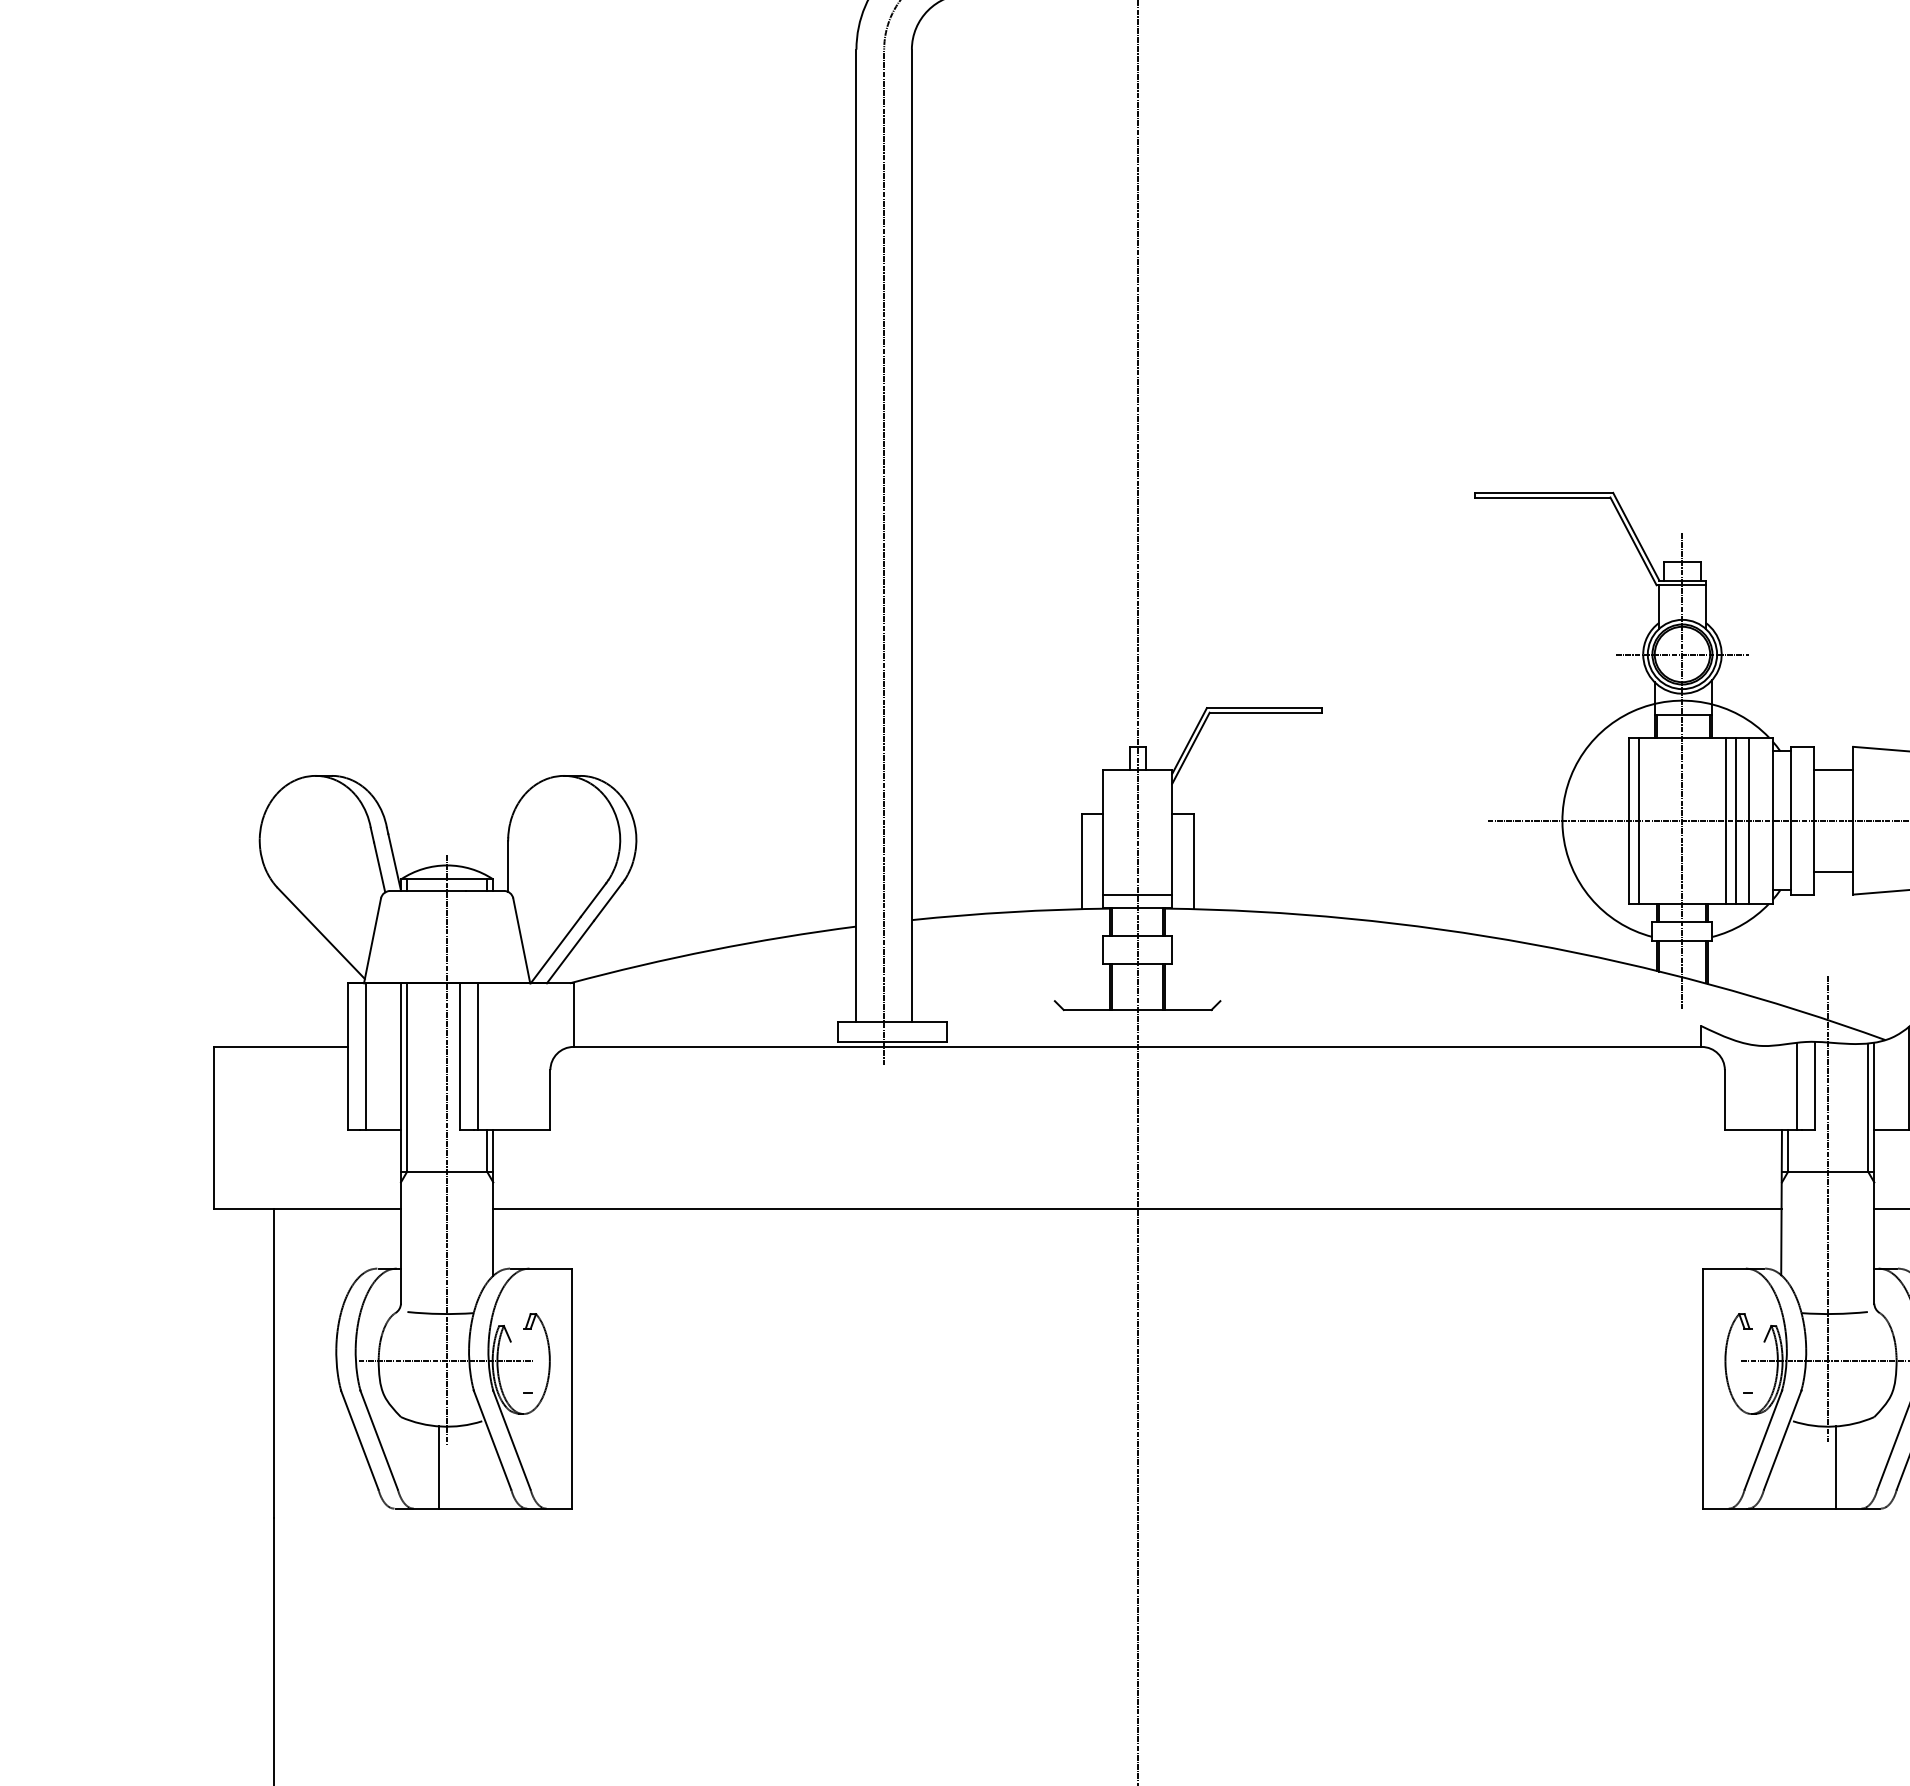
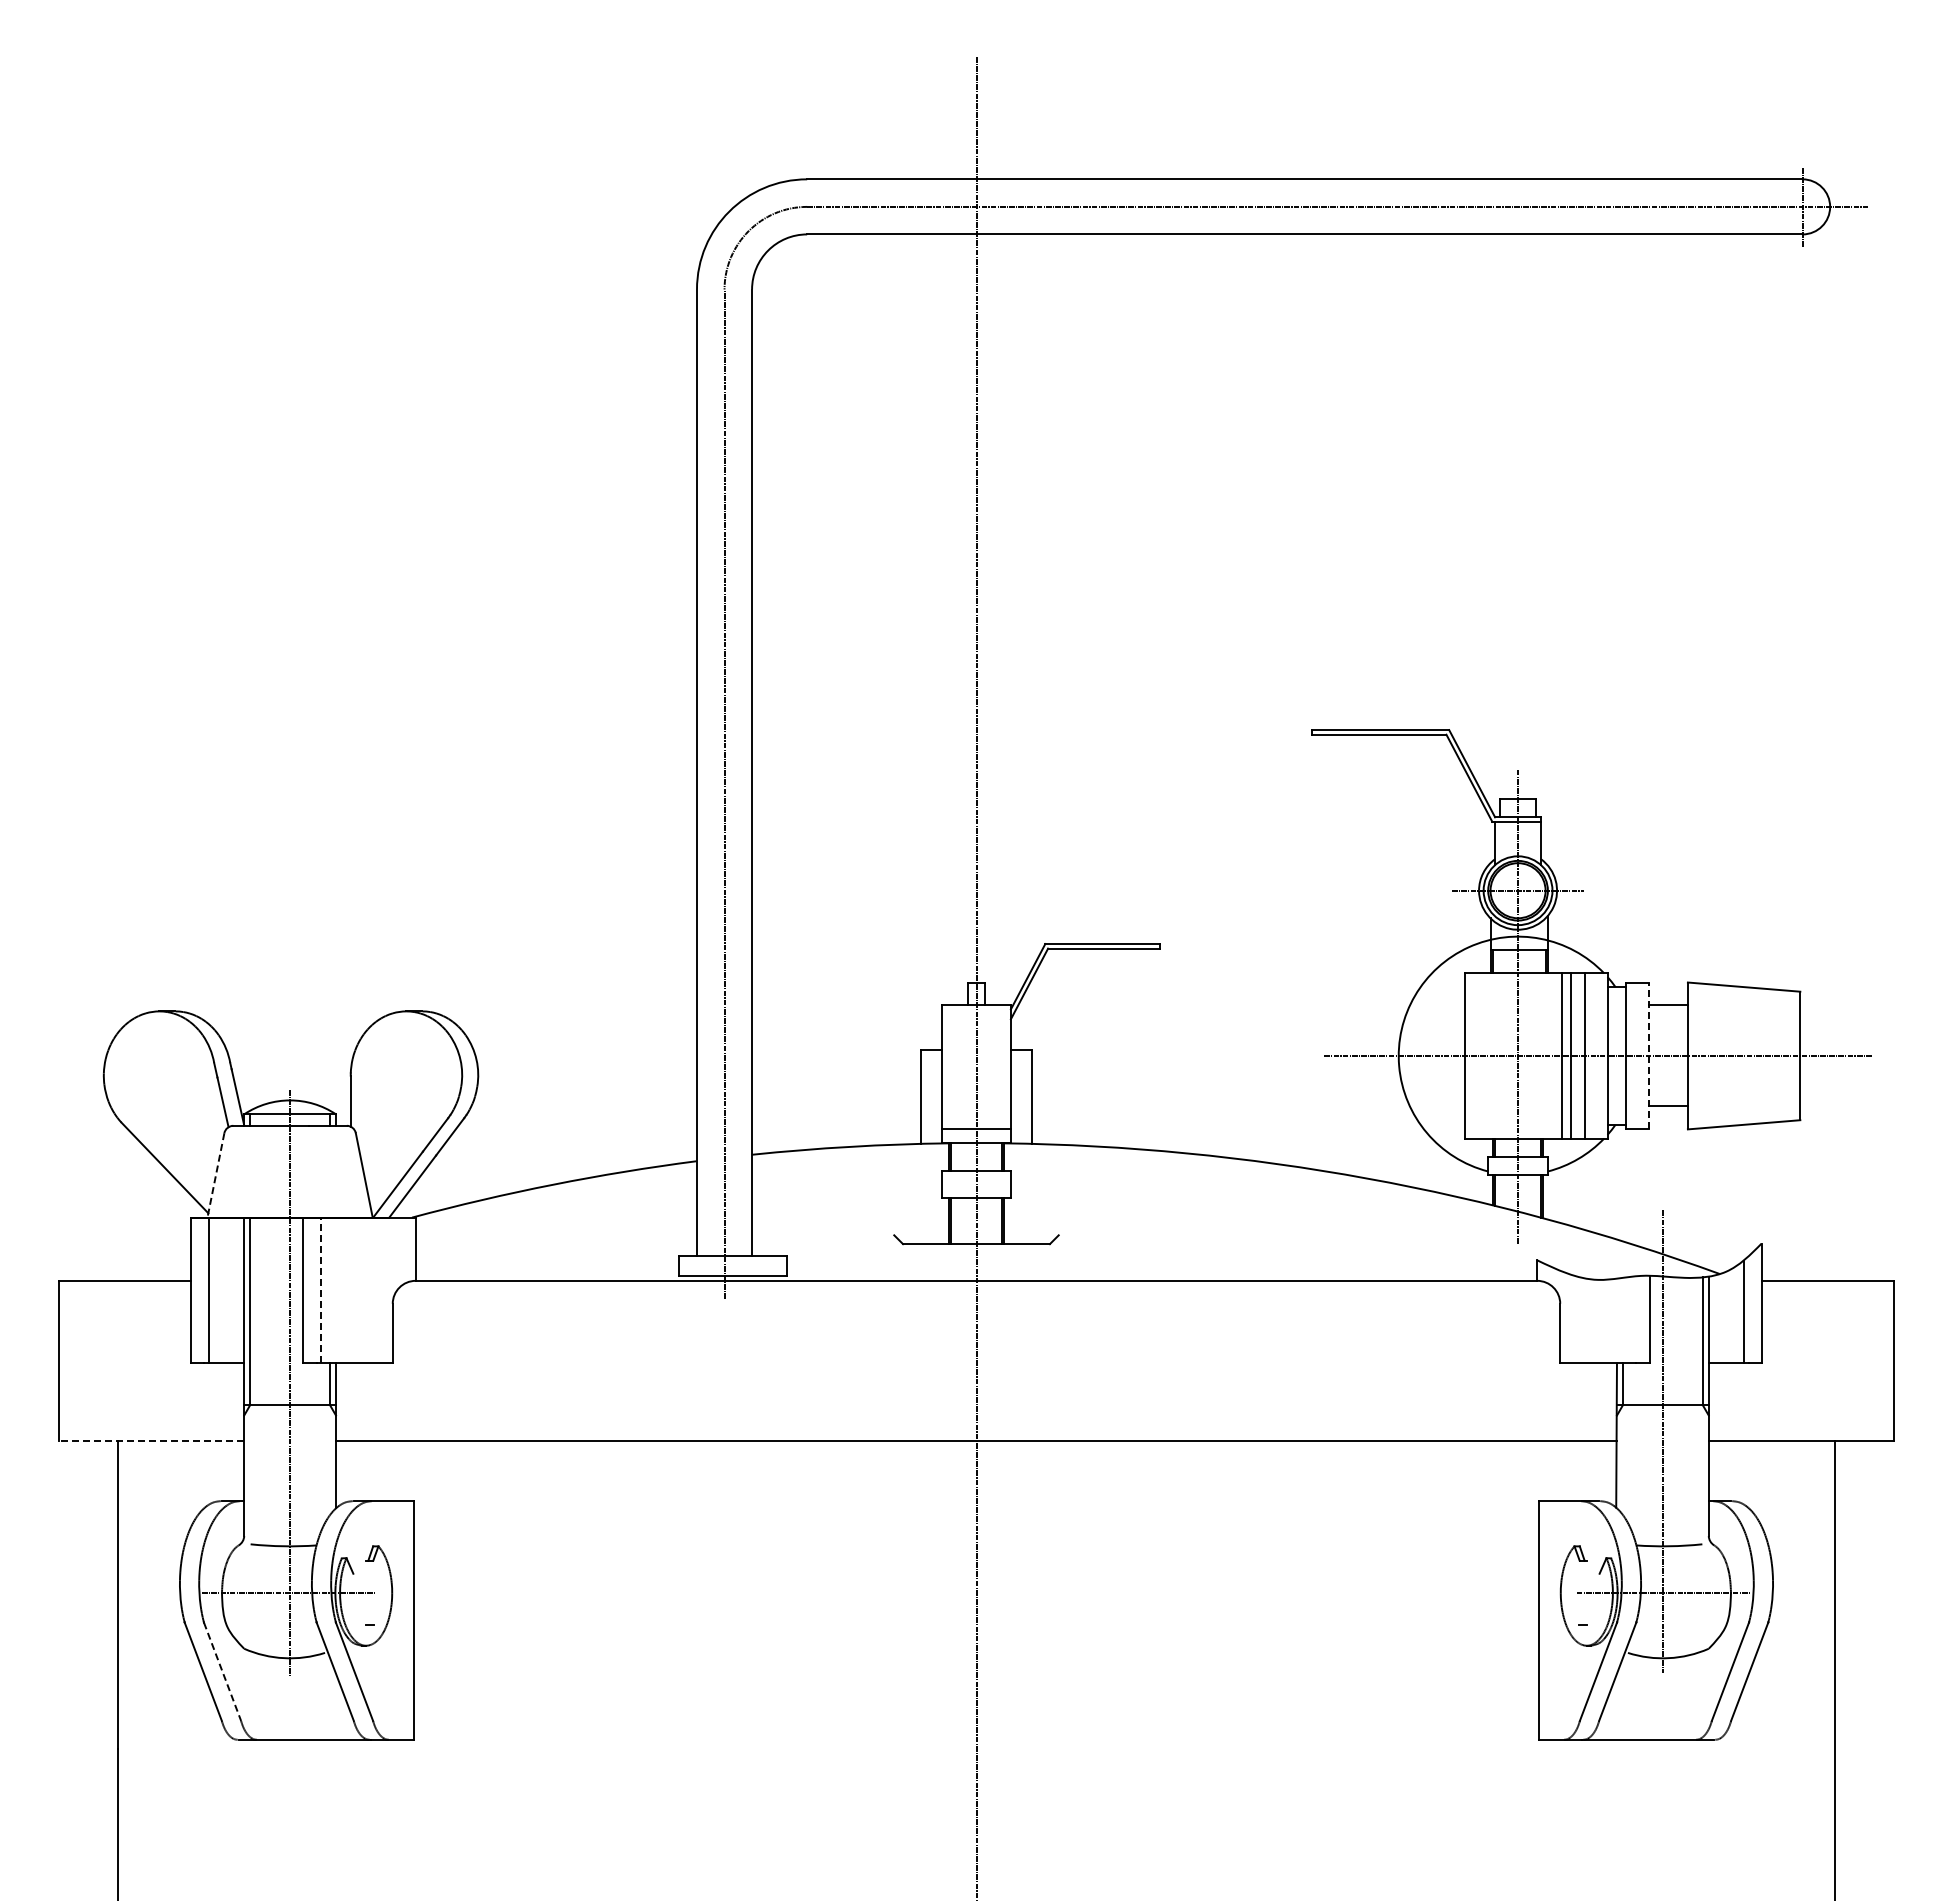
line: (1638, 820) -> (1474, 1055), removed
line: (1813, 820) -> (1648, 1055), solid -> dashed
line: (372, 940) -> (215, 1175), solid -> dashed
line: (478, 1056) -> (321, 1290), solid -> dashed
line: (1796, 1085) -> (1631, 1319), removed
line: (307, 1208) -> (151, 1441), solid -> dashed
line: (379, 1439) -> (222, 1671), solid -> dashed
line: (439, 1467) -> (282, 1698), removed
line: (1835, 1467) -> (1670, 1698), removed

